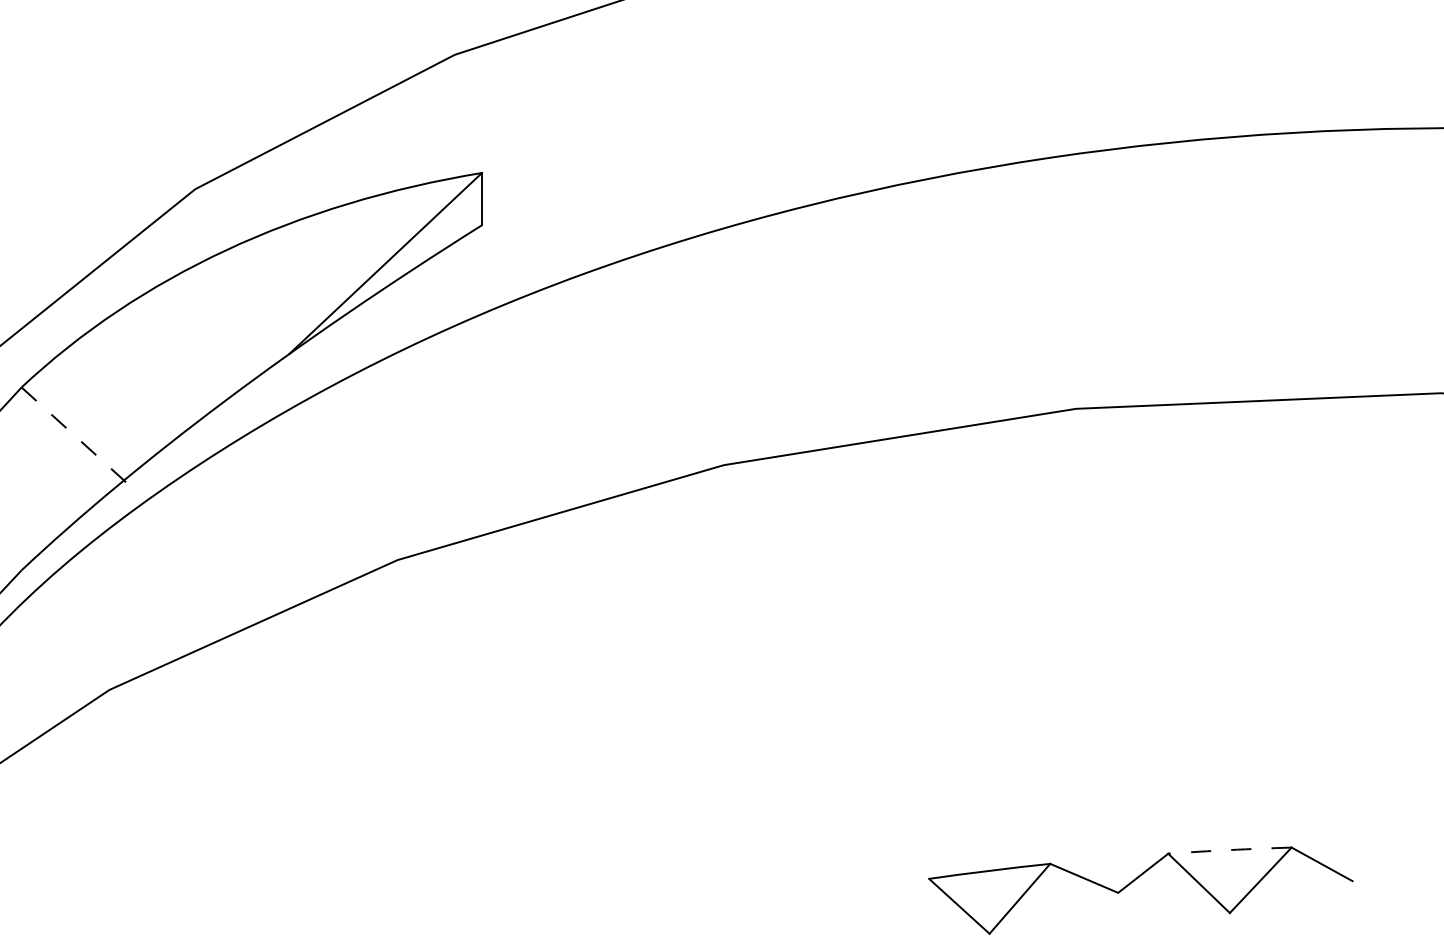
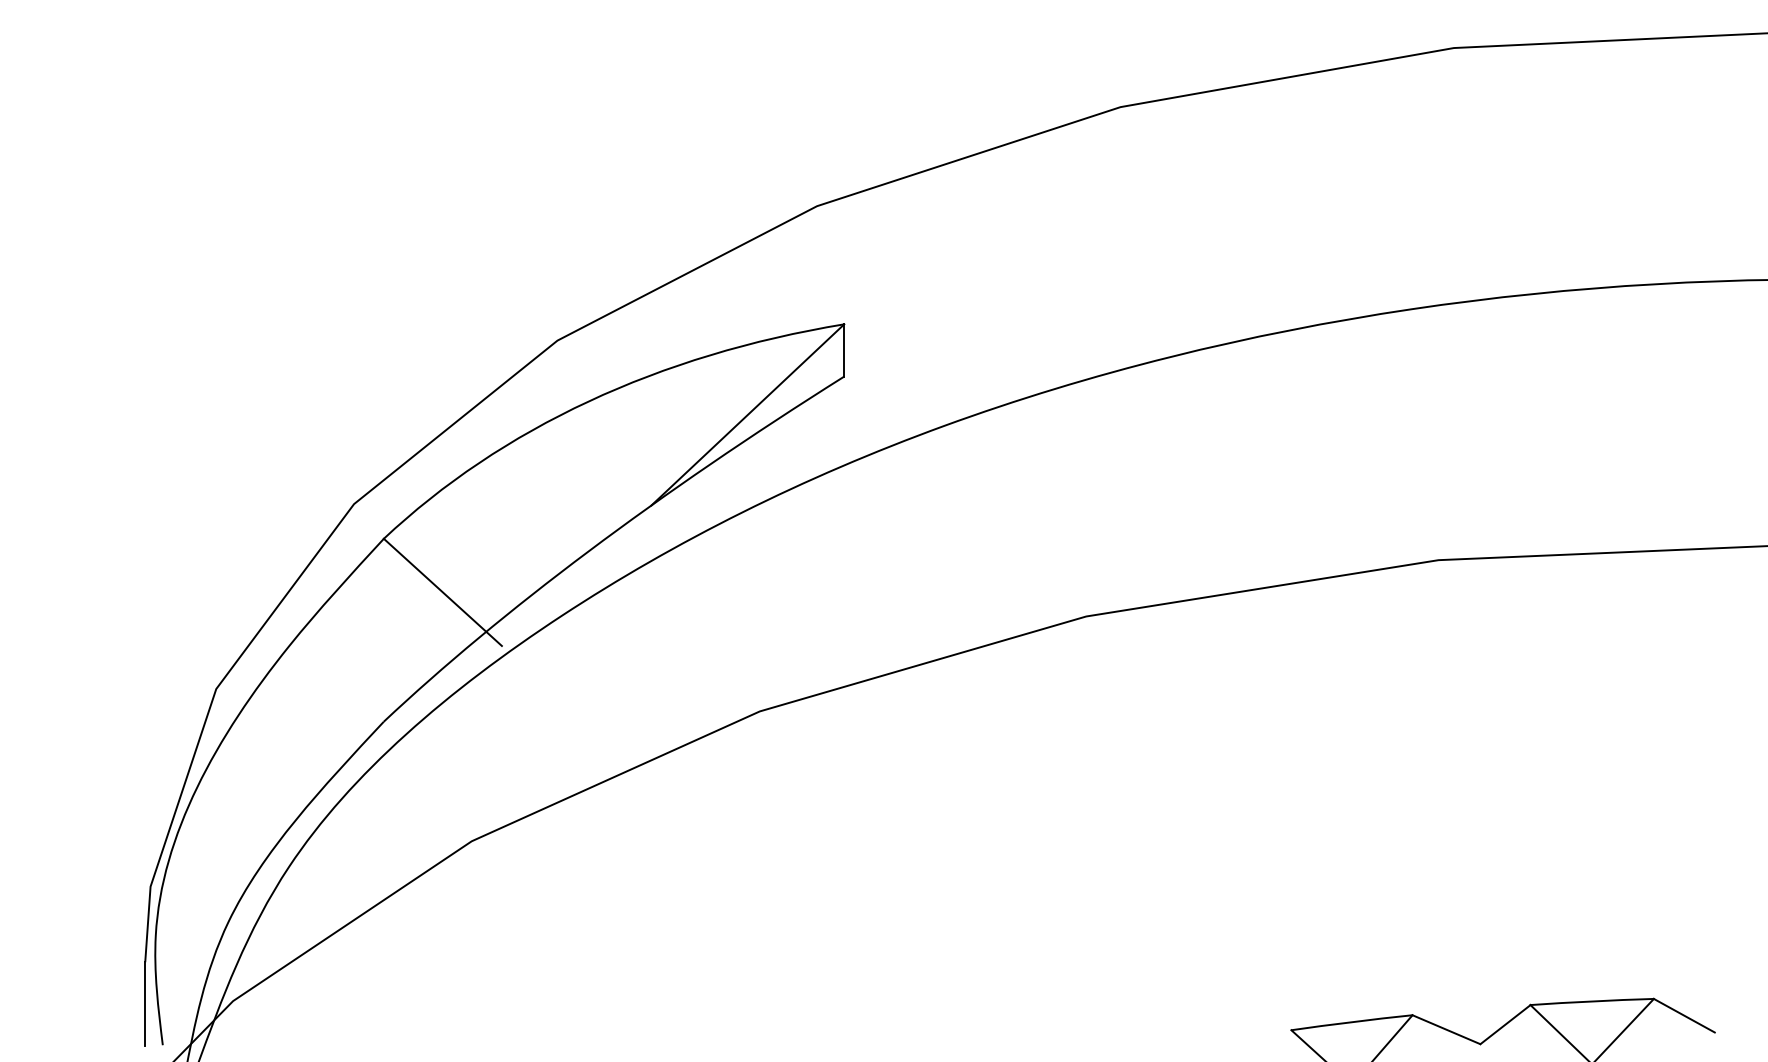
line: (80, 441) -> (442, 592), dashed -> solid
arc: (1230, 850) -> (1592, 1001), dashed -> solid

